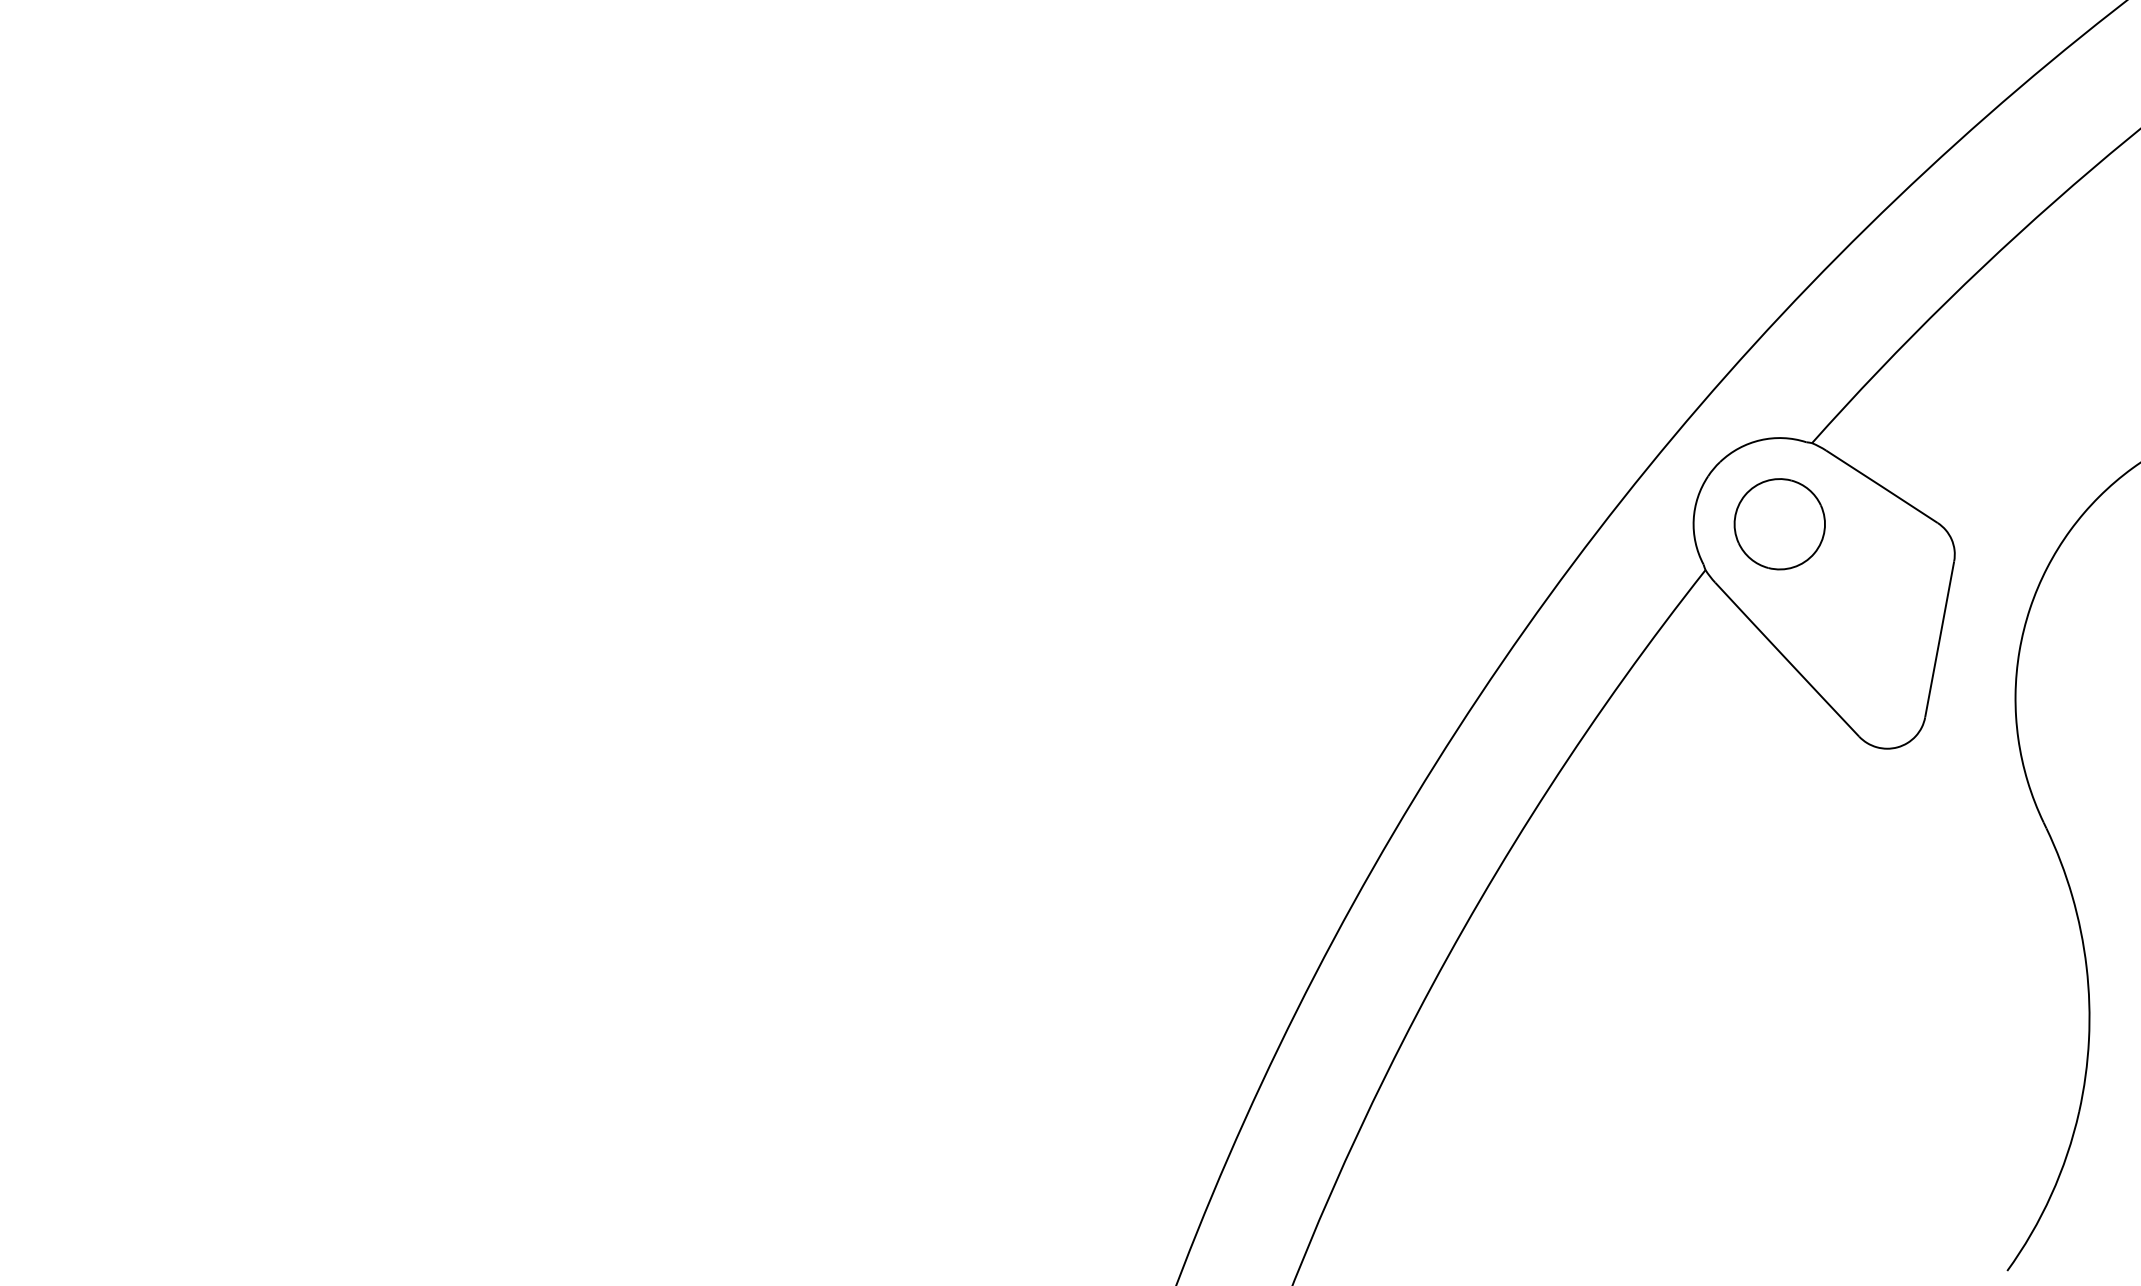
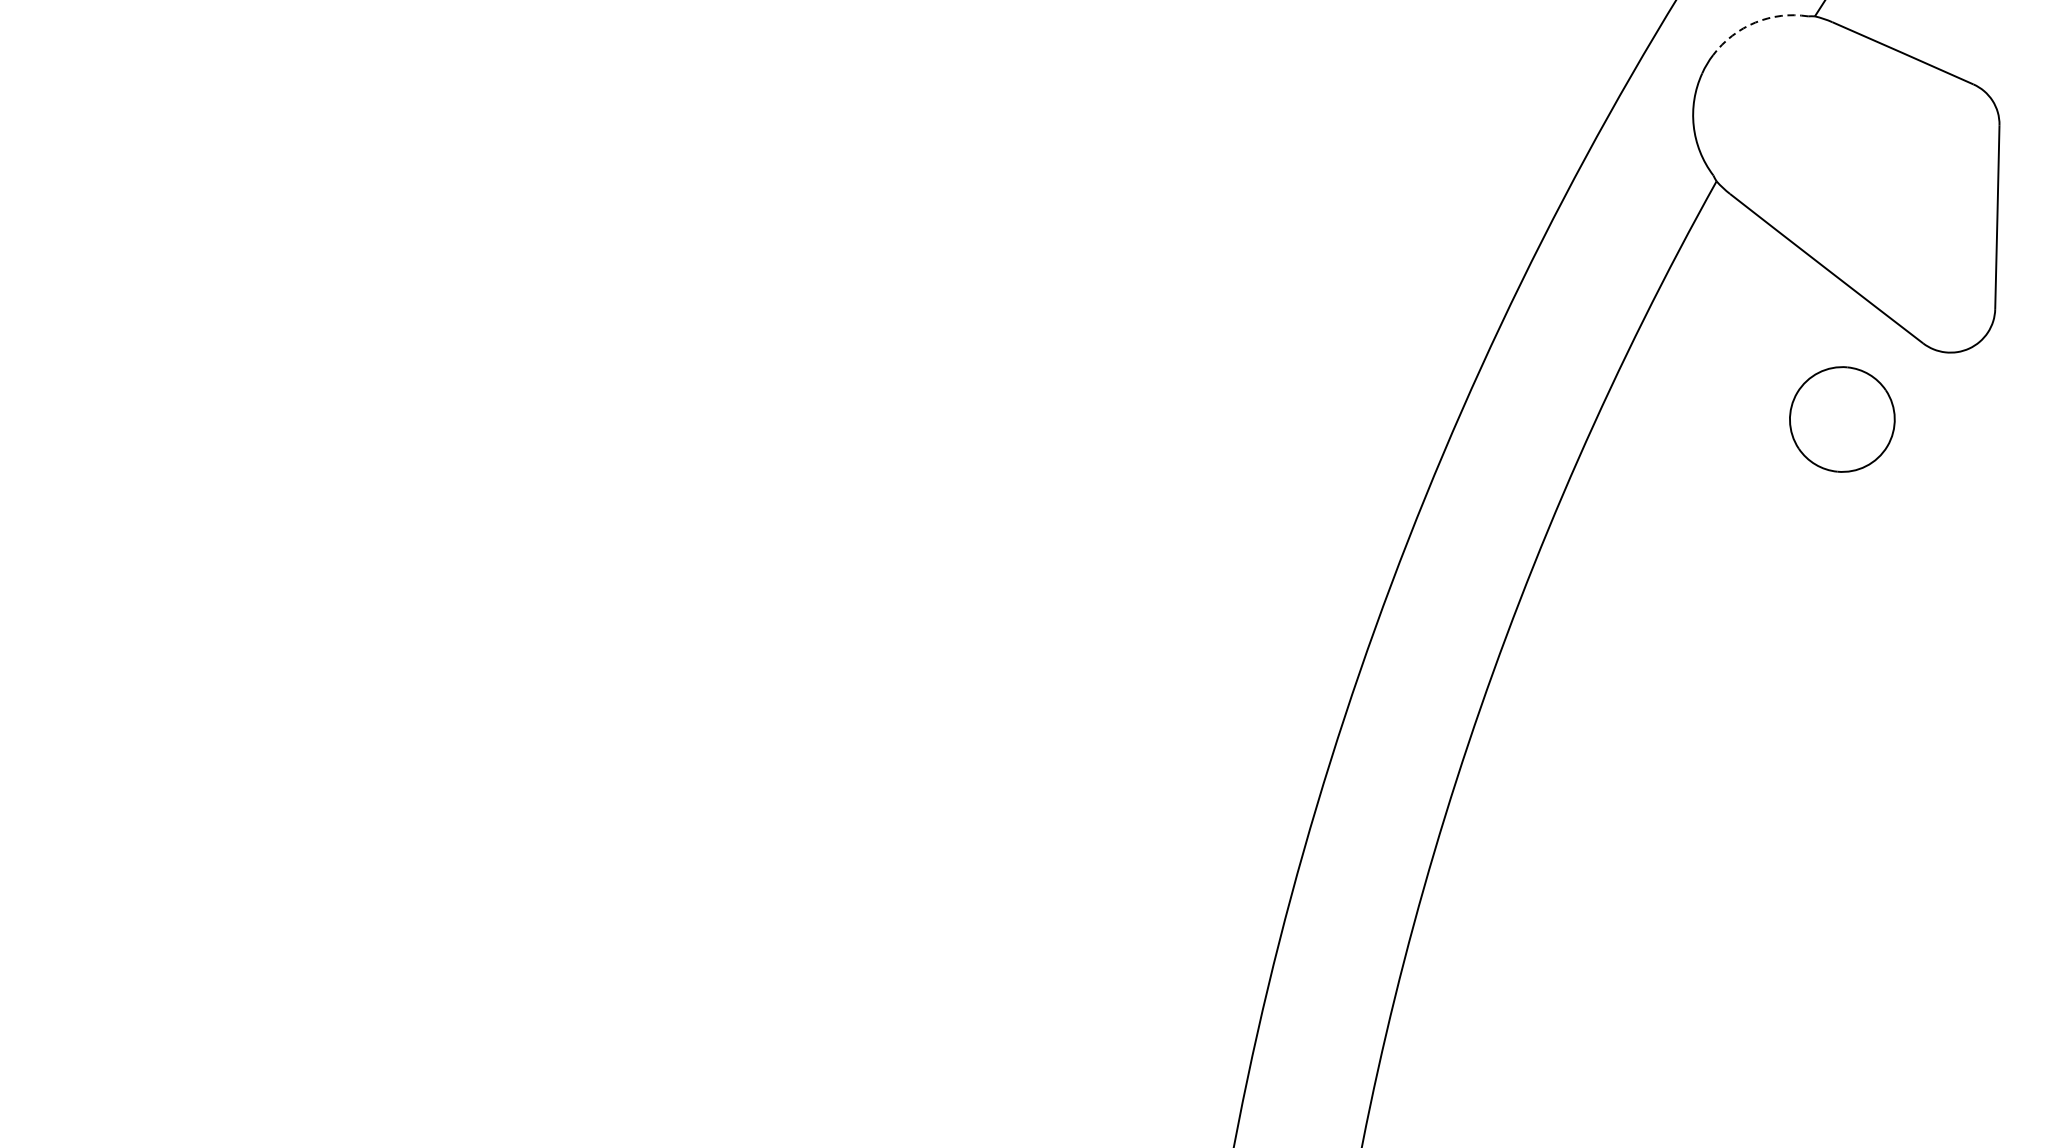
arc: (1760, 440) -> (1755, 22), solid -> dashed
part: (1779, 524) -> (1842, 419), moved

